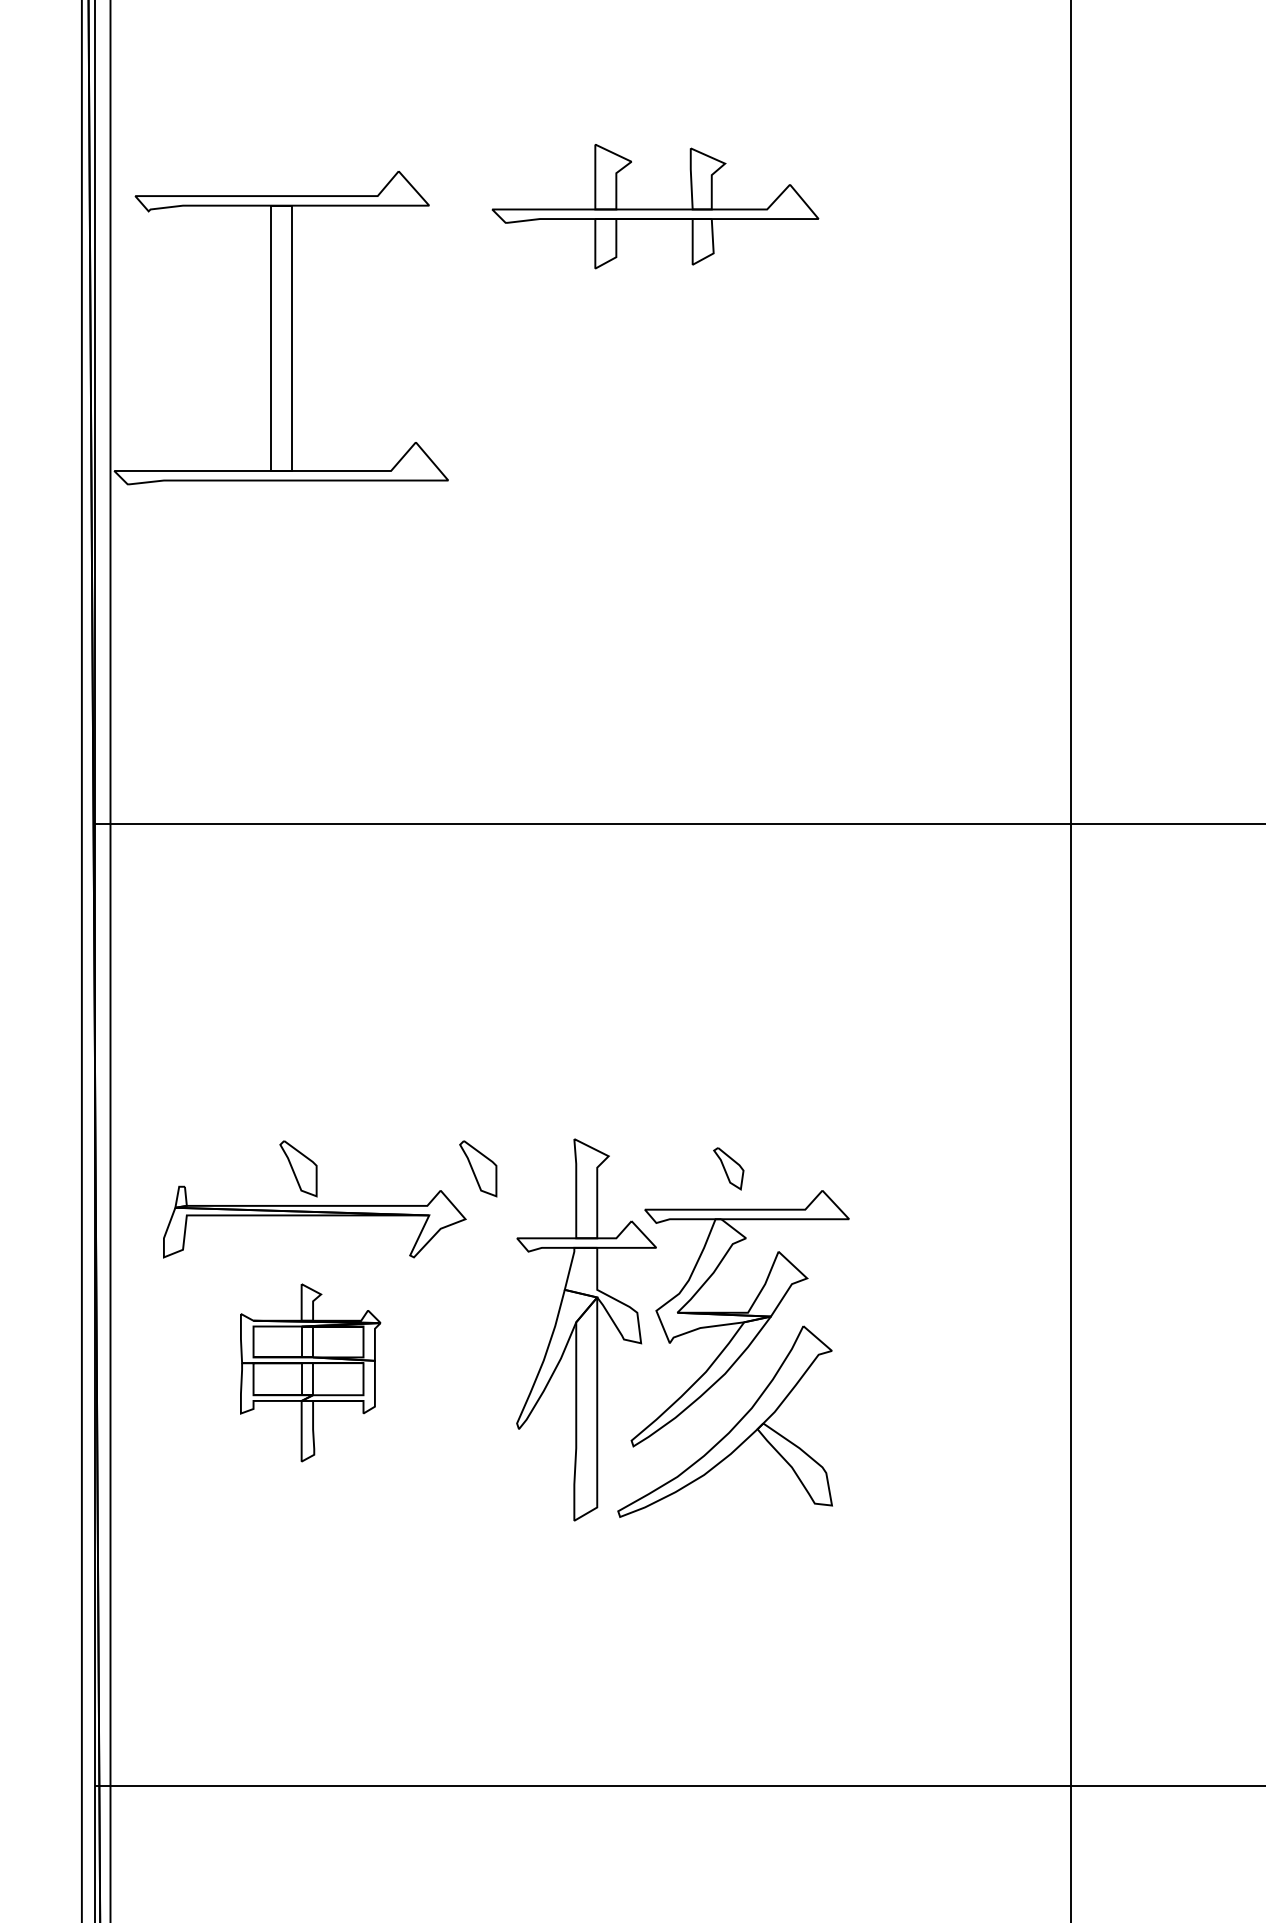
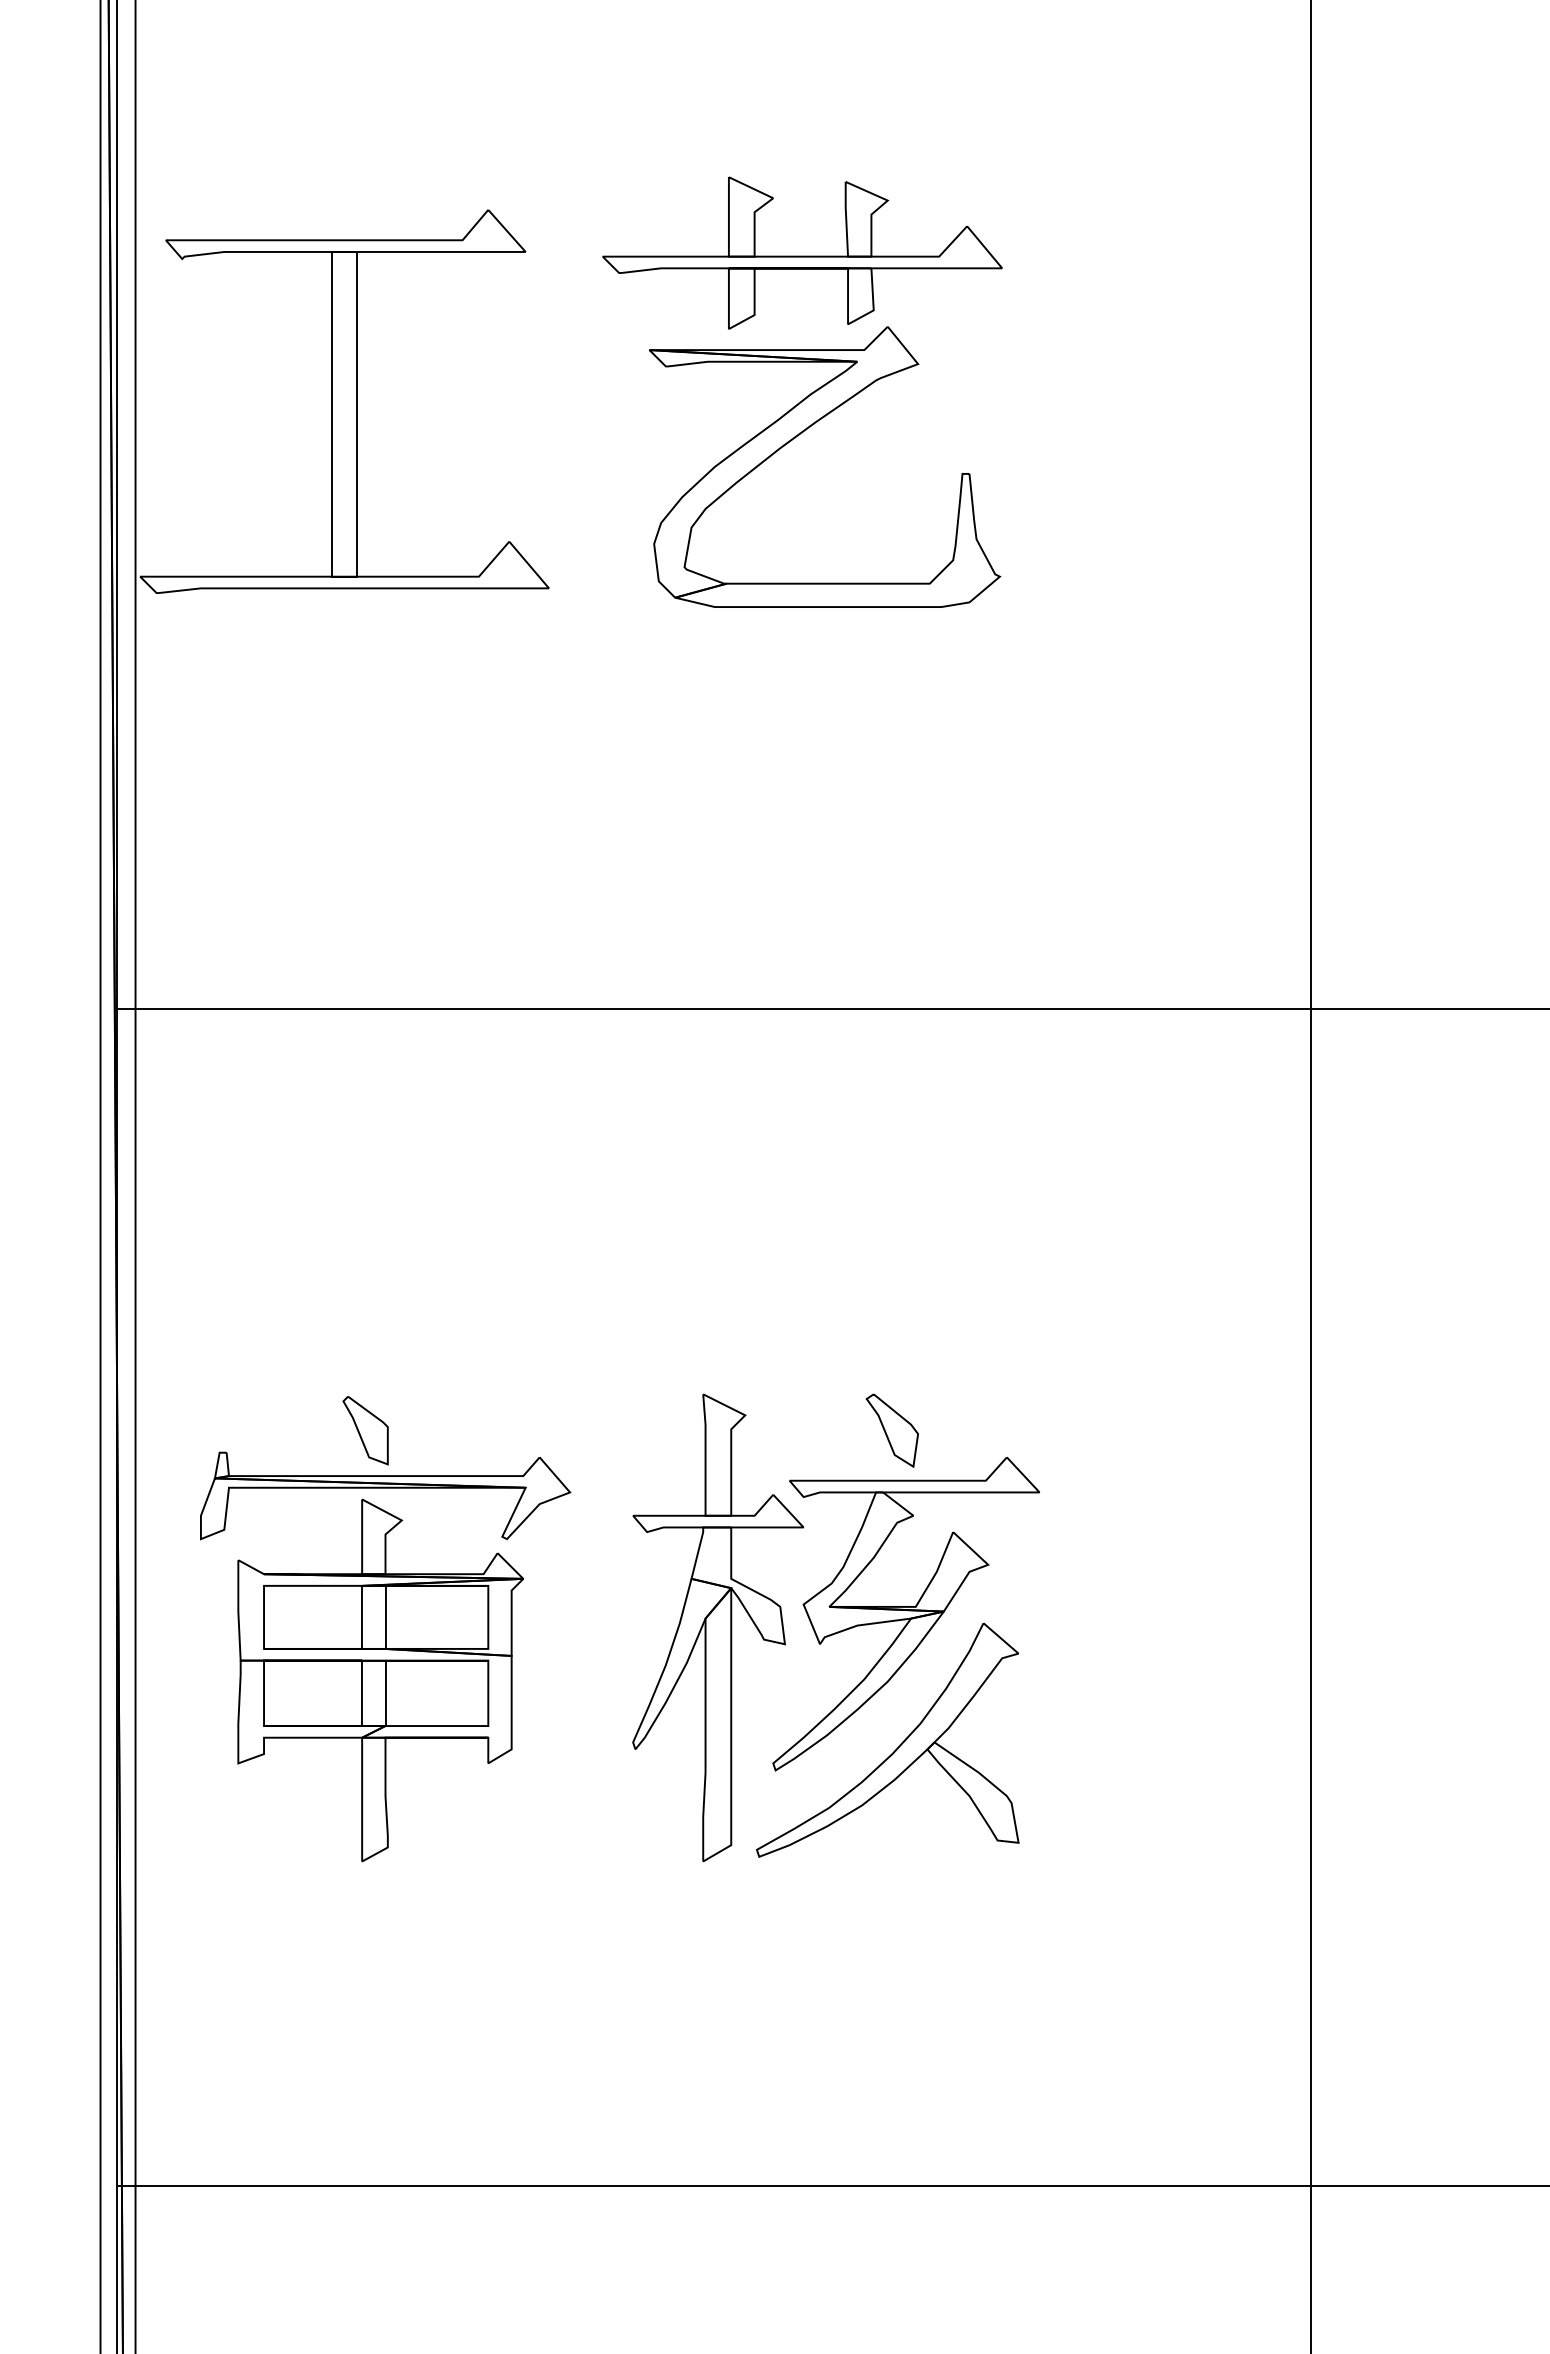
part: (655, 353) -> (802, 433), added
part: (478, 1168) -> (585, 1430), removed
part: (728, 1168) -> (891, 1430), size x1.43
part: (310, 1372) -> (380, 1680), size x1.67

